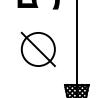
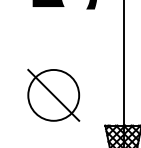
part: (37, 48) -> (52, 93), moved

